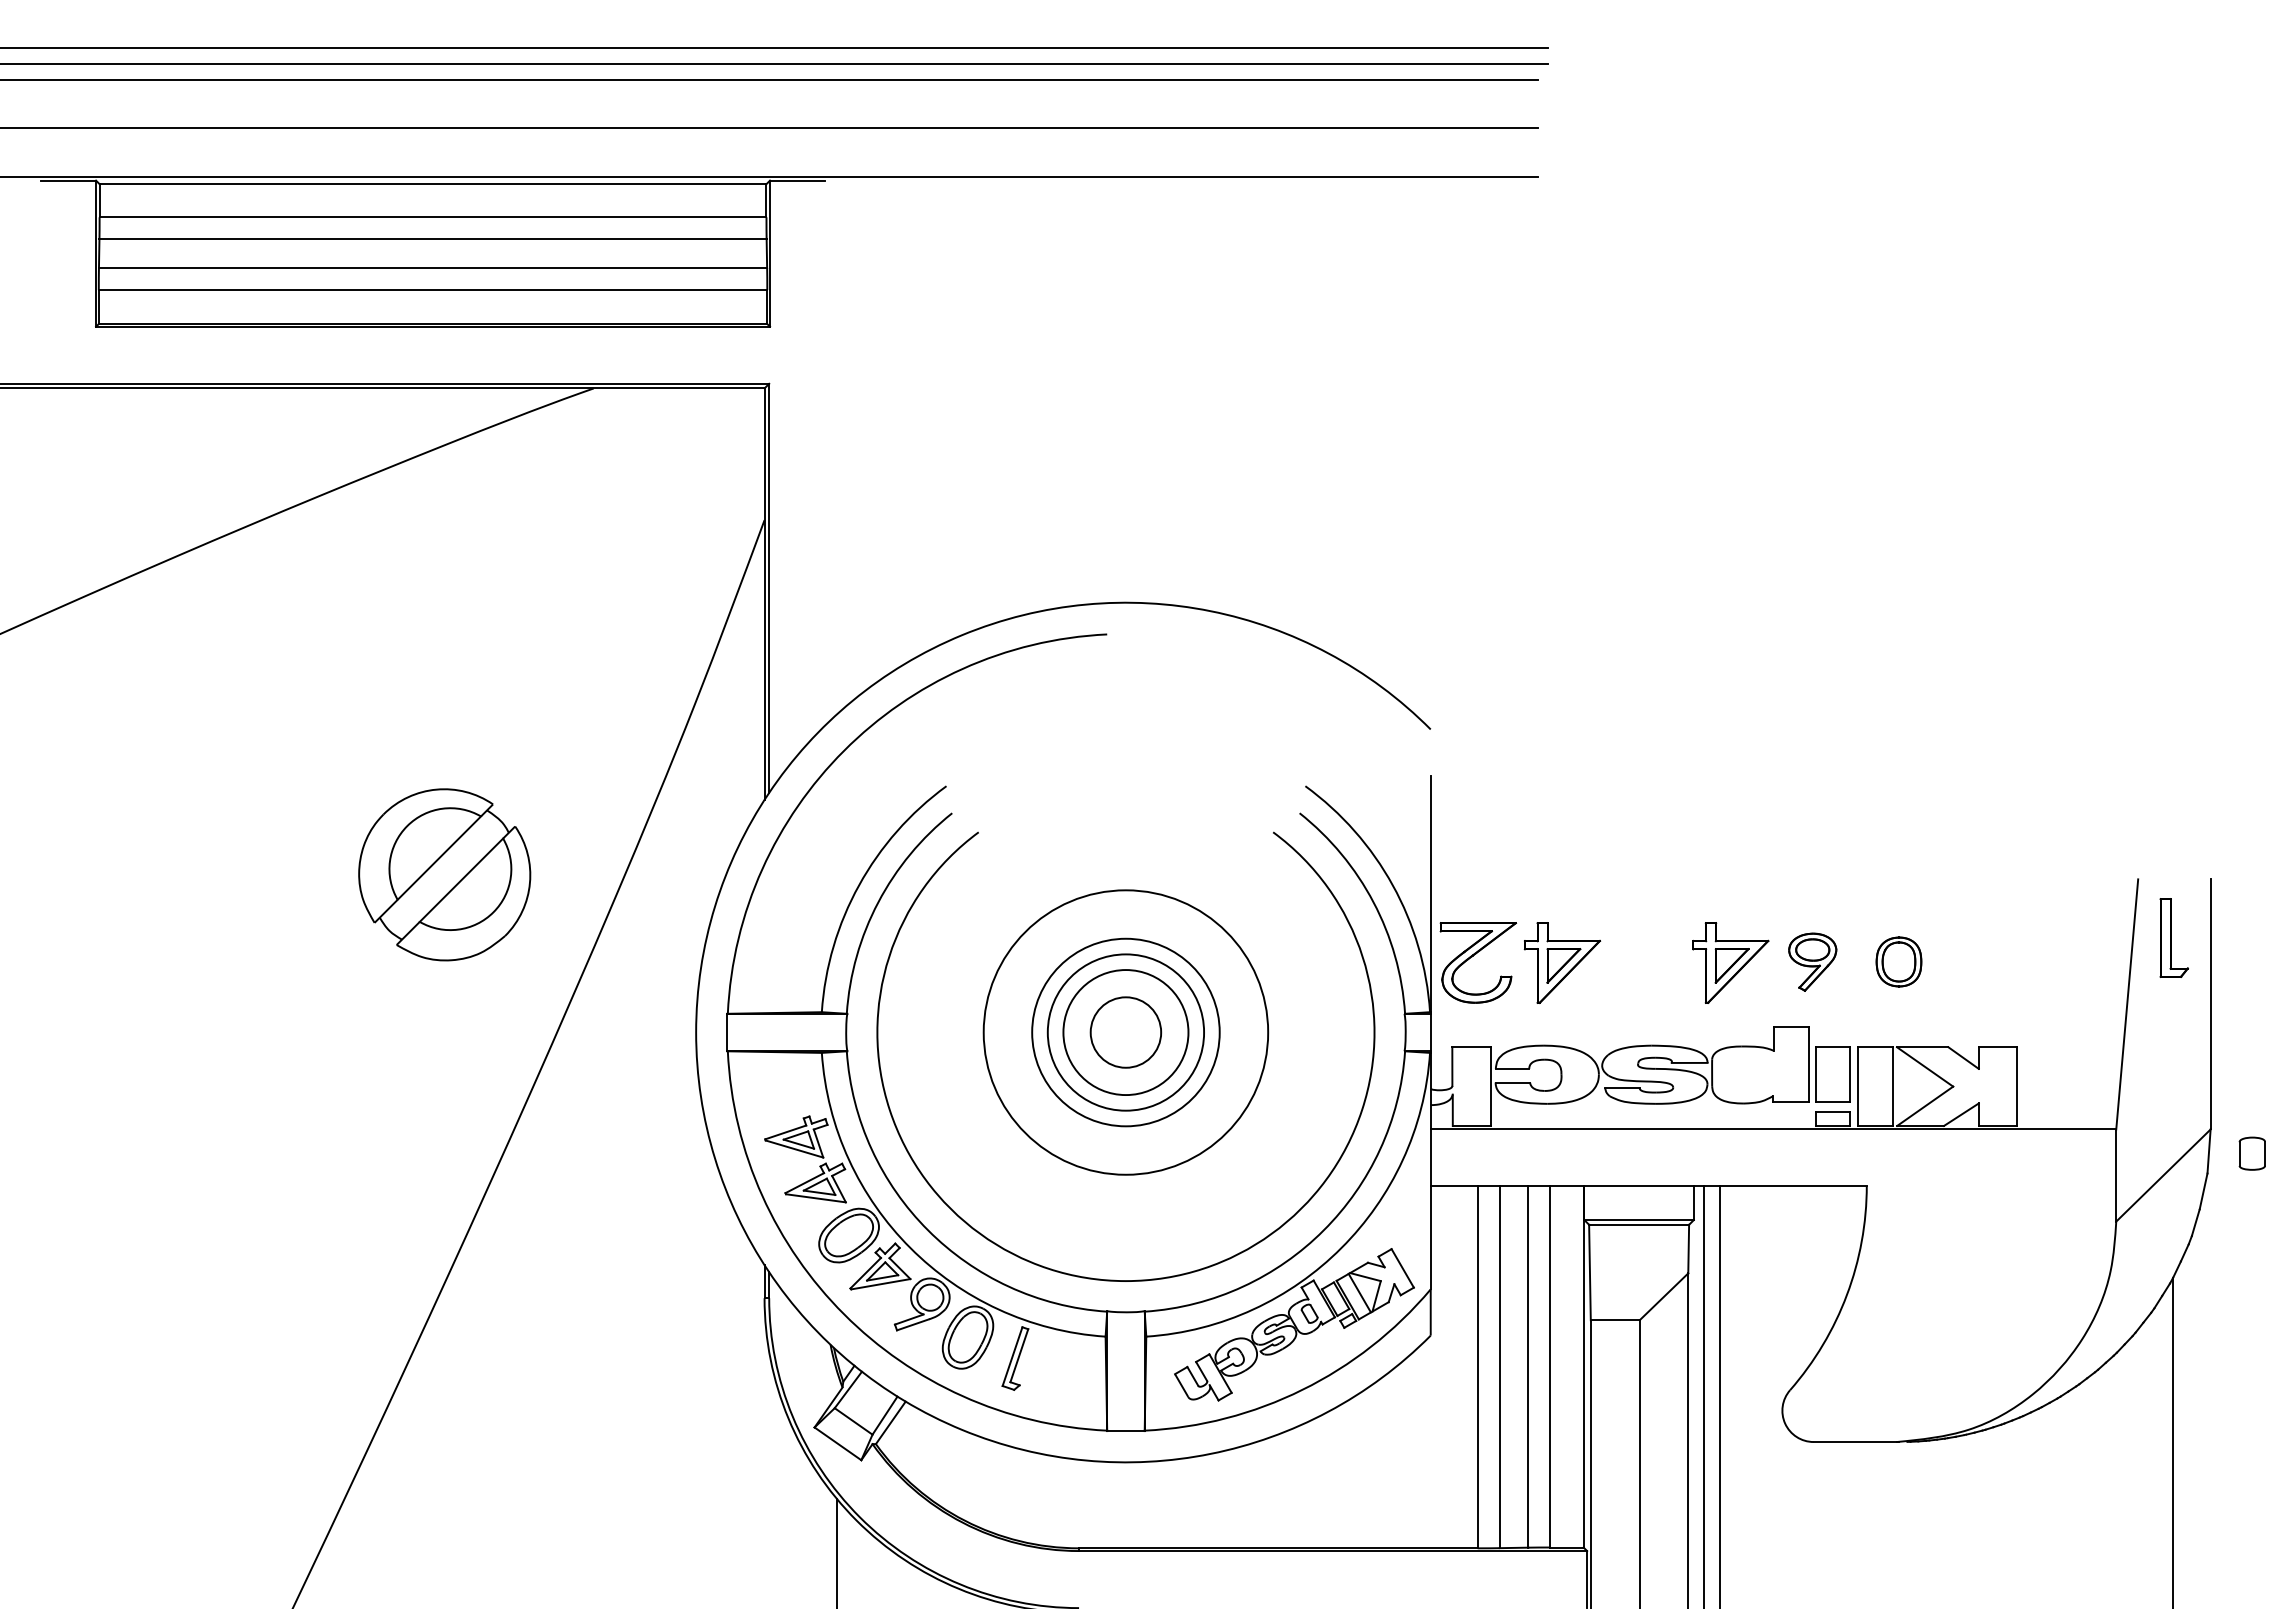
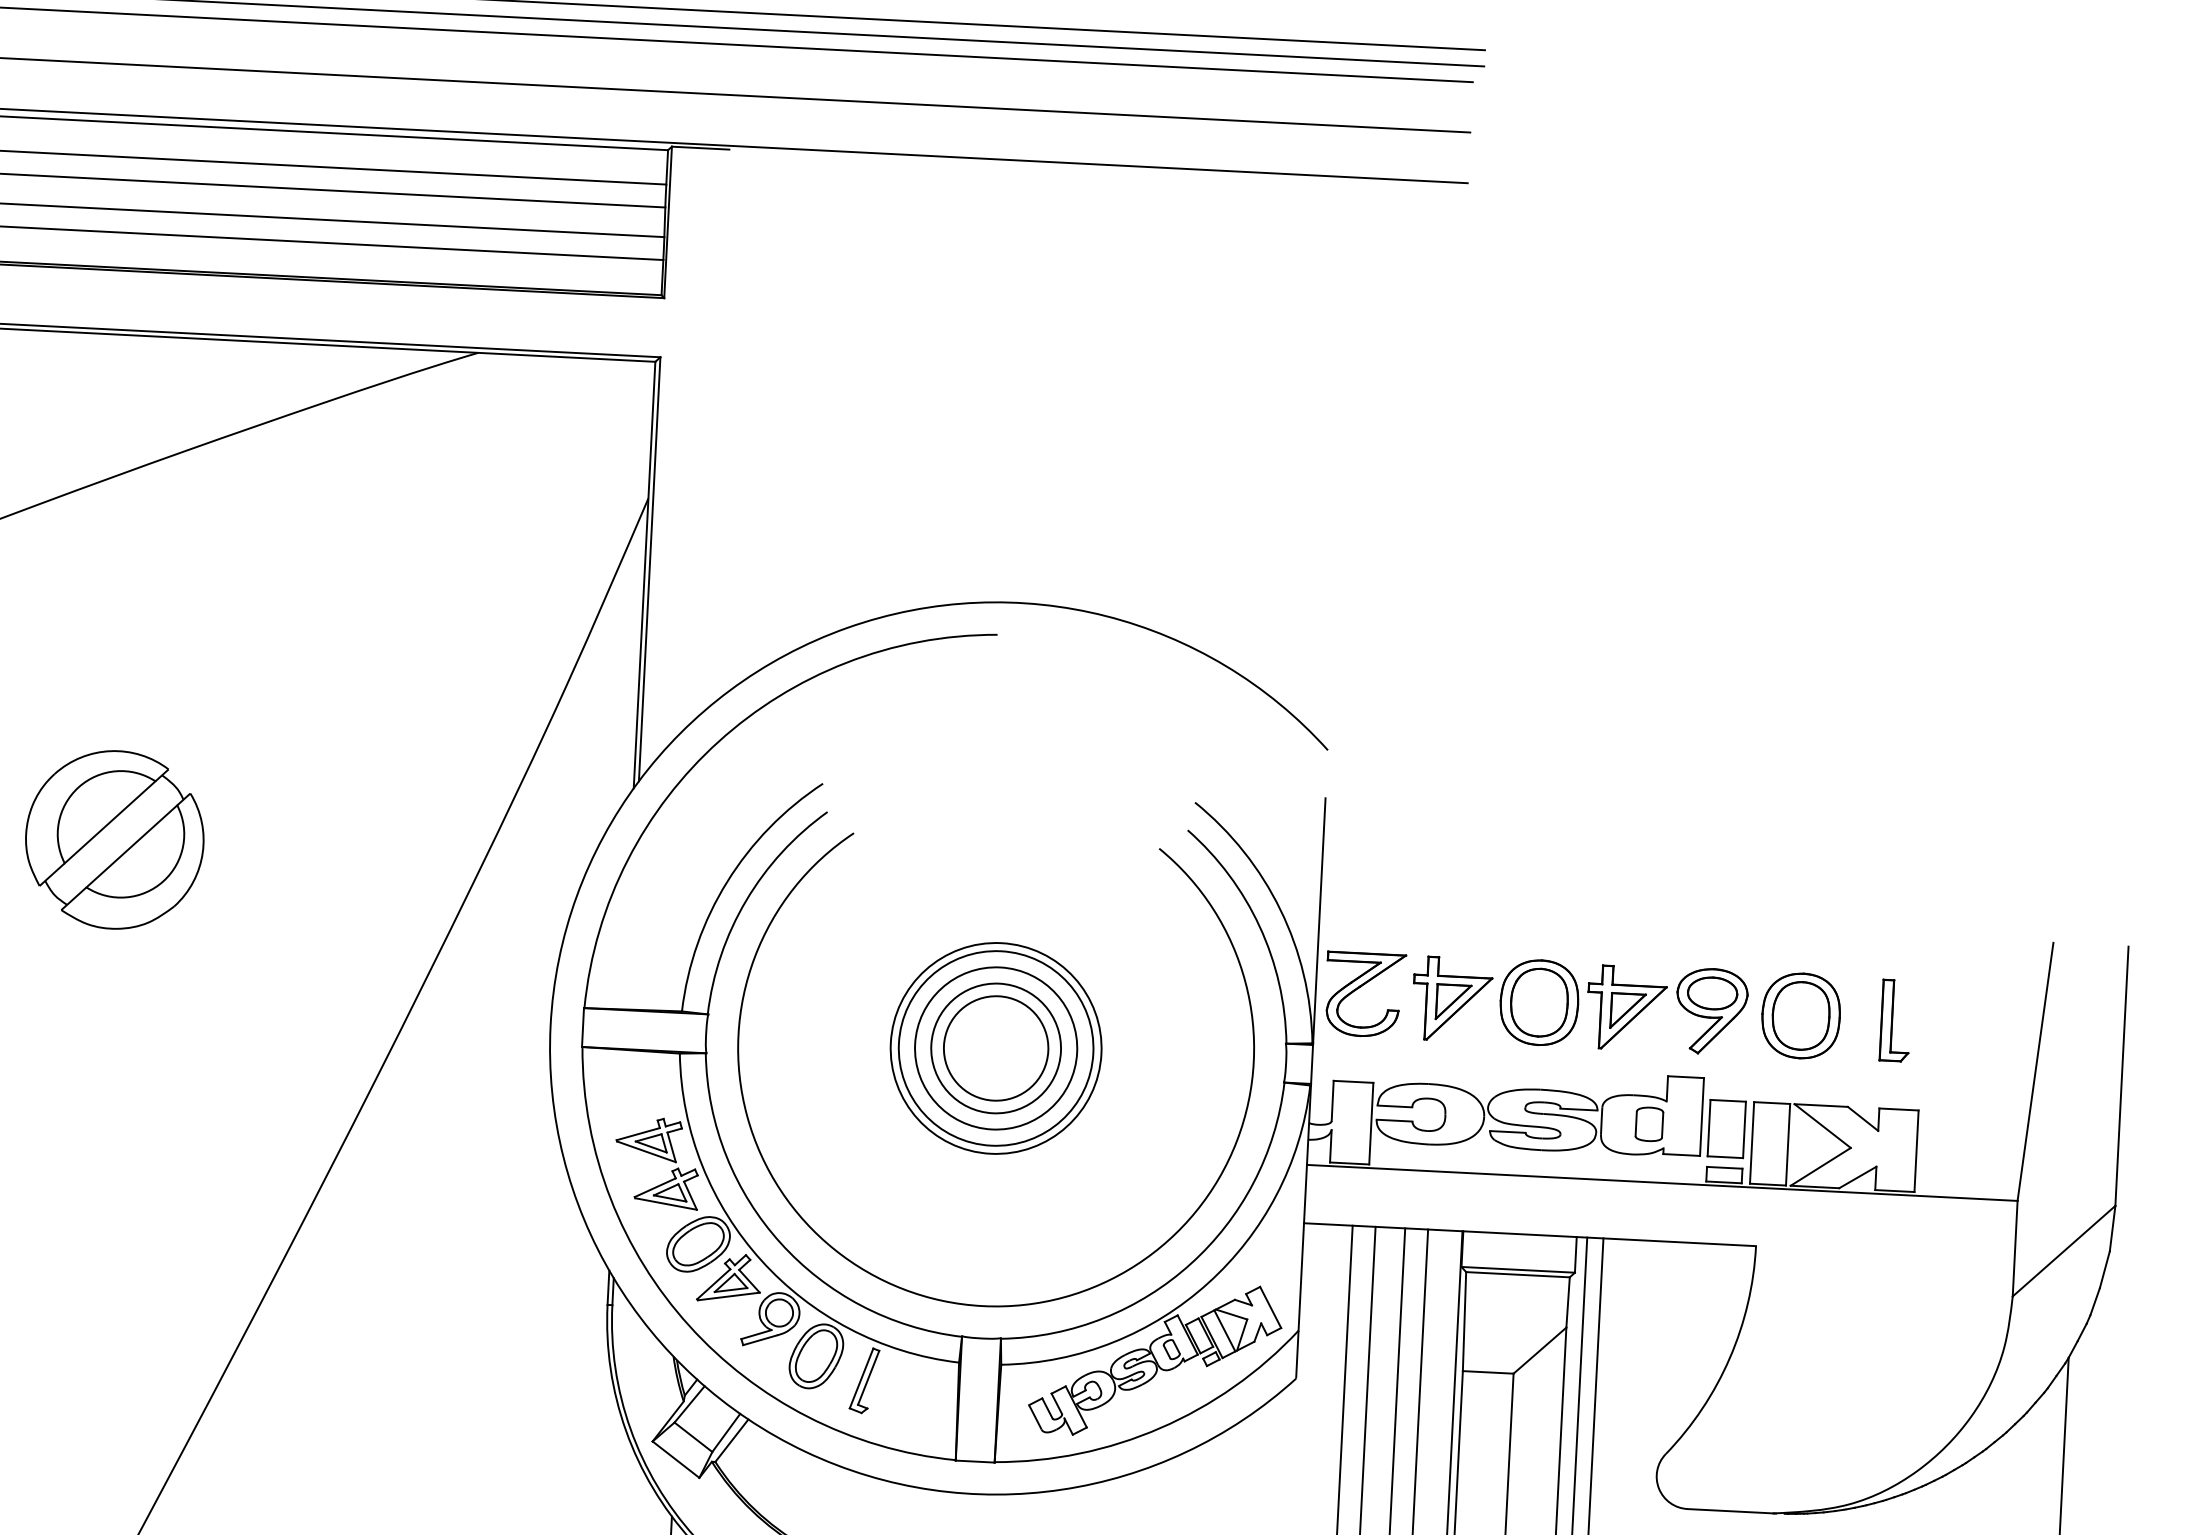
part: (444, 874) -> (114, 839), moved
part: (2173, 937) -> (1895, 1020), moved
part: (1646, 961) -> (1539, 1002), added
part: (1898, 961) -> (1800, 1015), size x1.67
part: (1812, 962) -> (1711, 1011), size x1.43
circle: (1125, 1032) -> (995, 1048), size x0.71
circle: (1125, 1032) -> (995, 1048), size x1.43
part: (2251, 1153) -> (1648, 1124), moved

